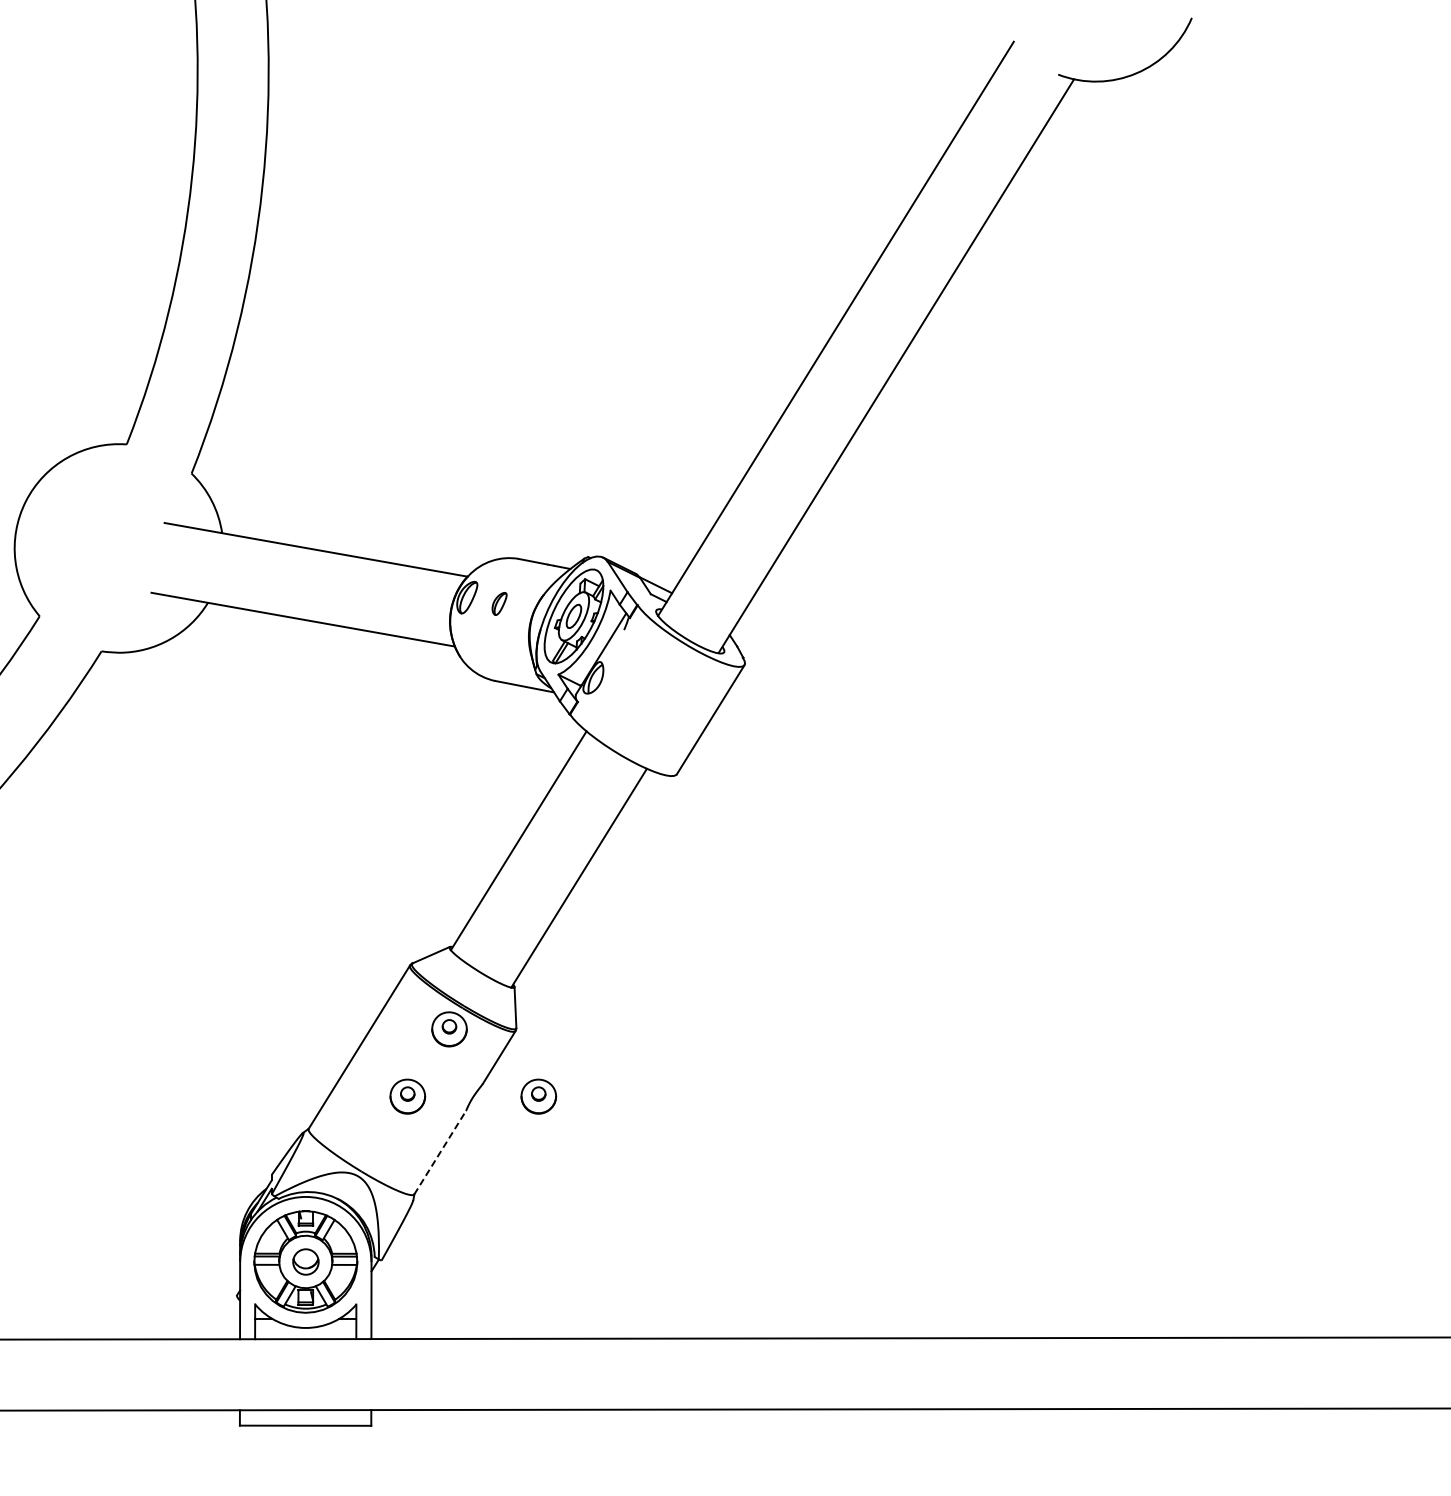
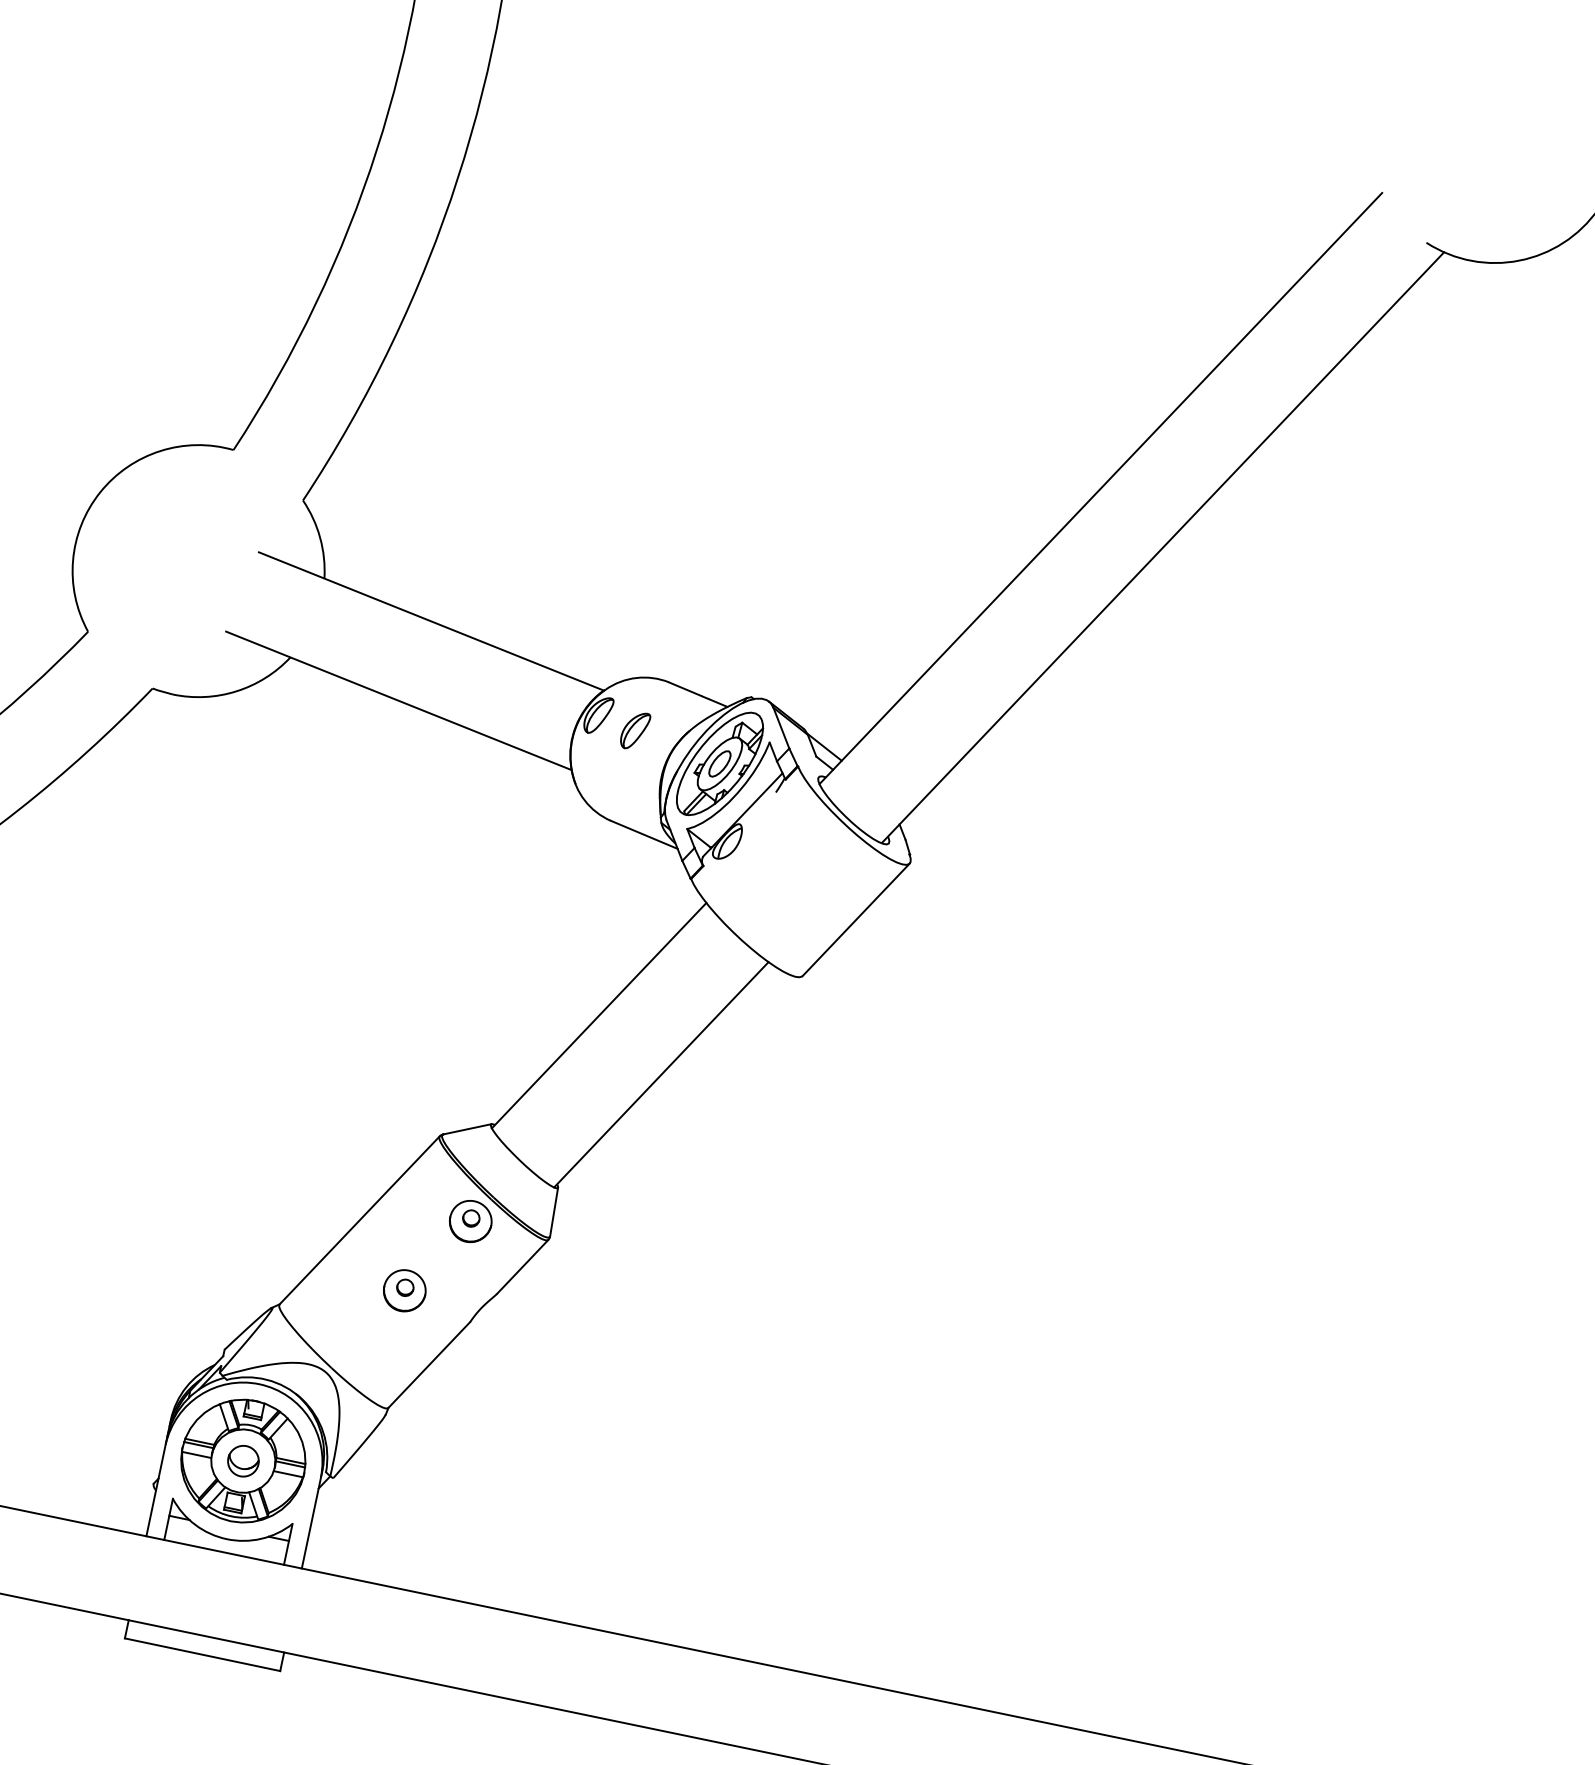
part: (499, 603) -> (635, 730), size x1.43
part: (538, 1096) -> (559, 1322), removed
line: (440, 1152) -> (429, 1364), dashed -> solid

